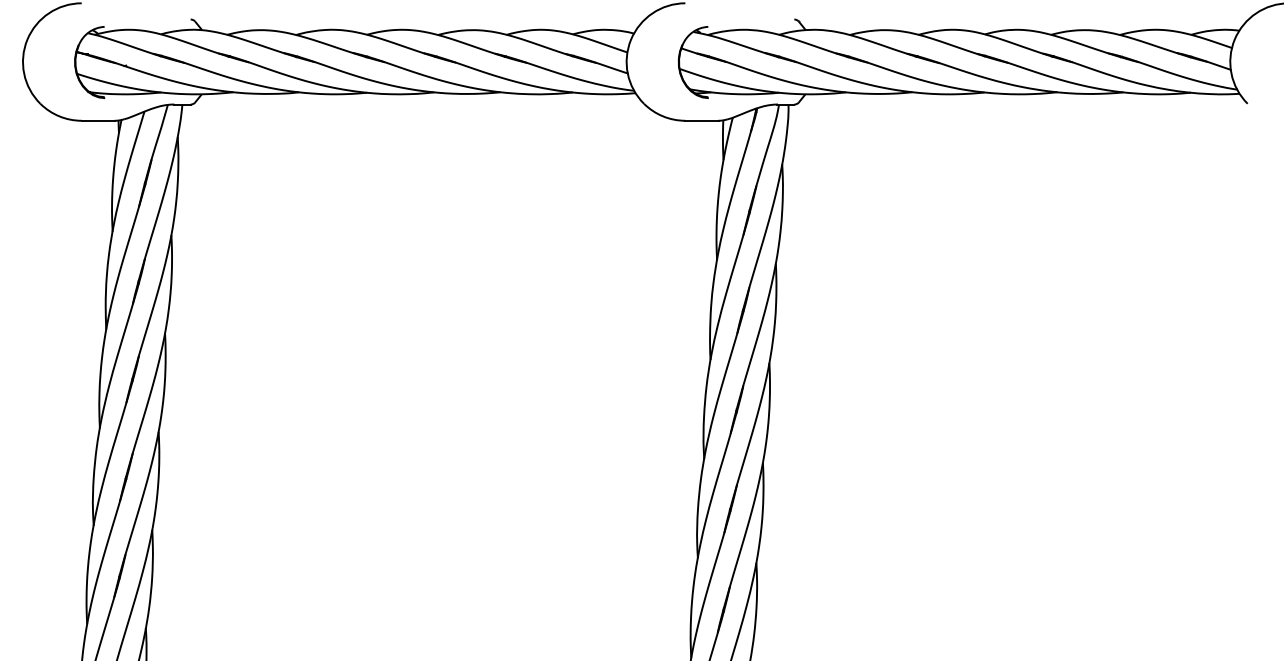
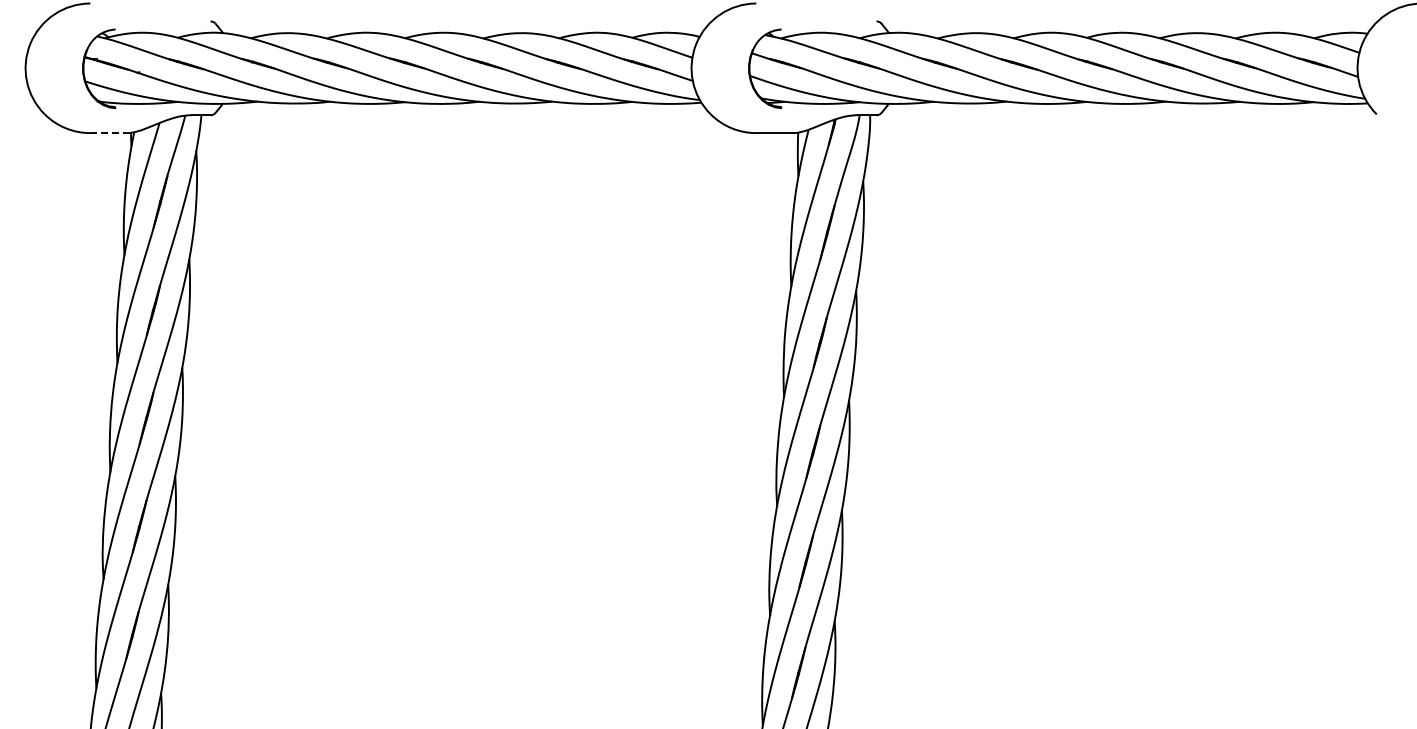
line: (98, 121) -> (108, 133), solid -> dashed

